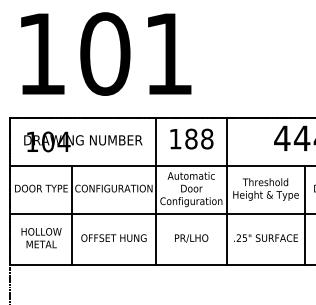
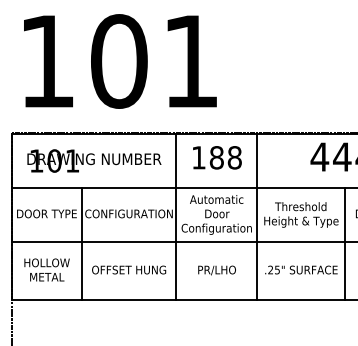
text: (63, 141) -> (71, 160), 104 -> 101

